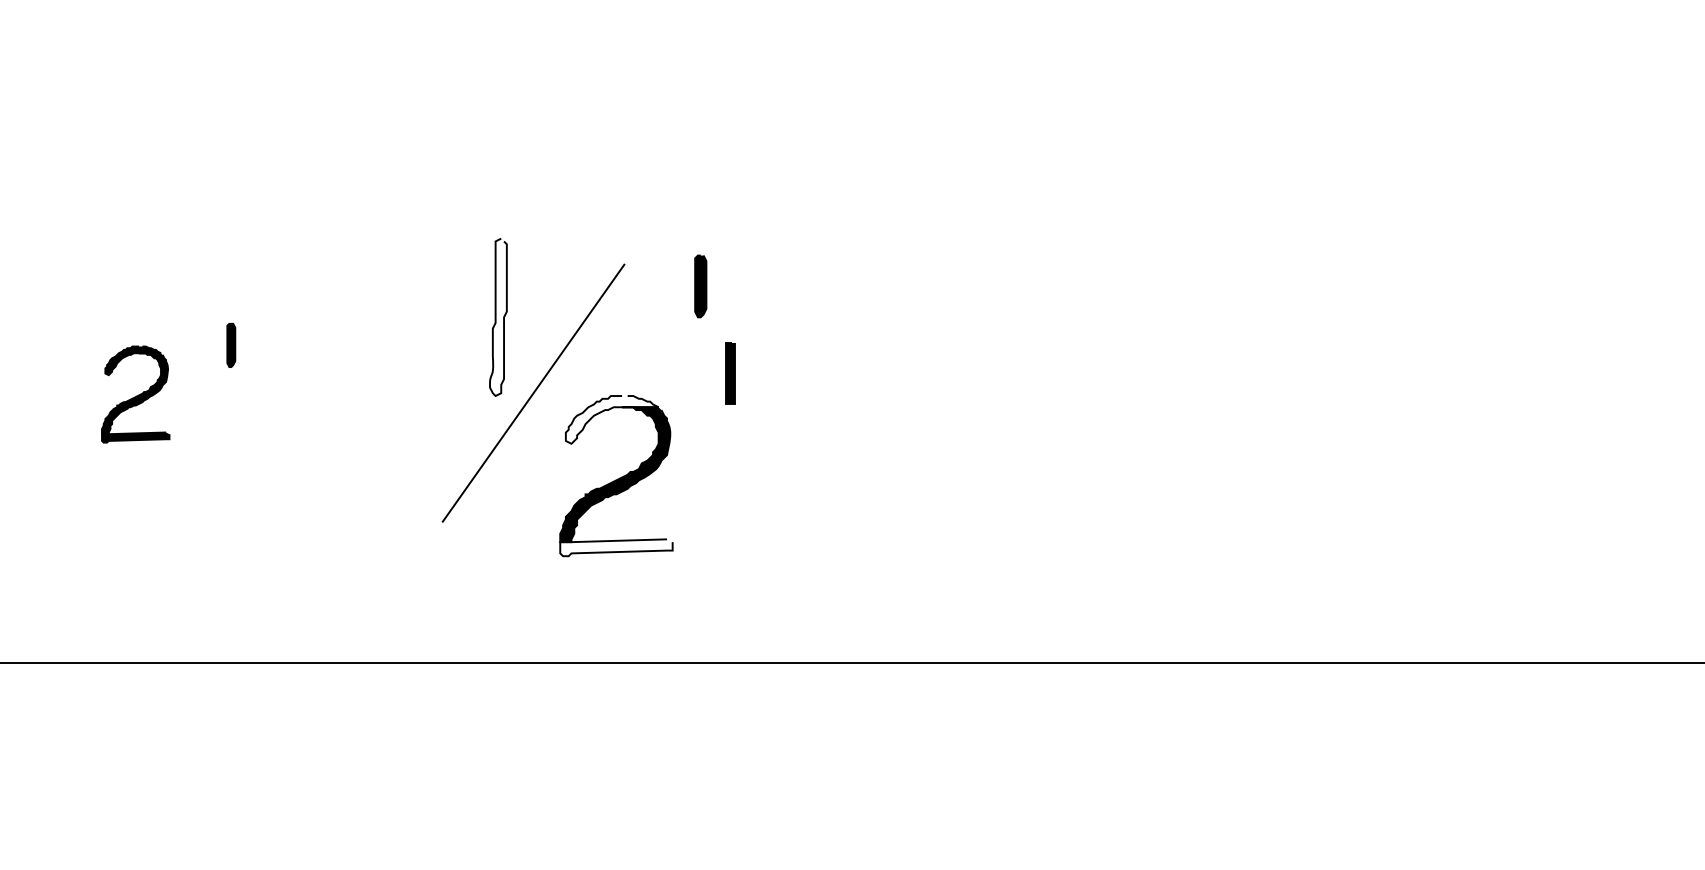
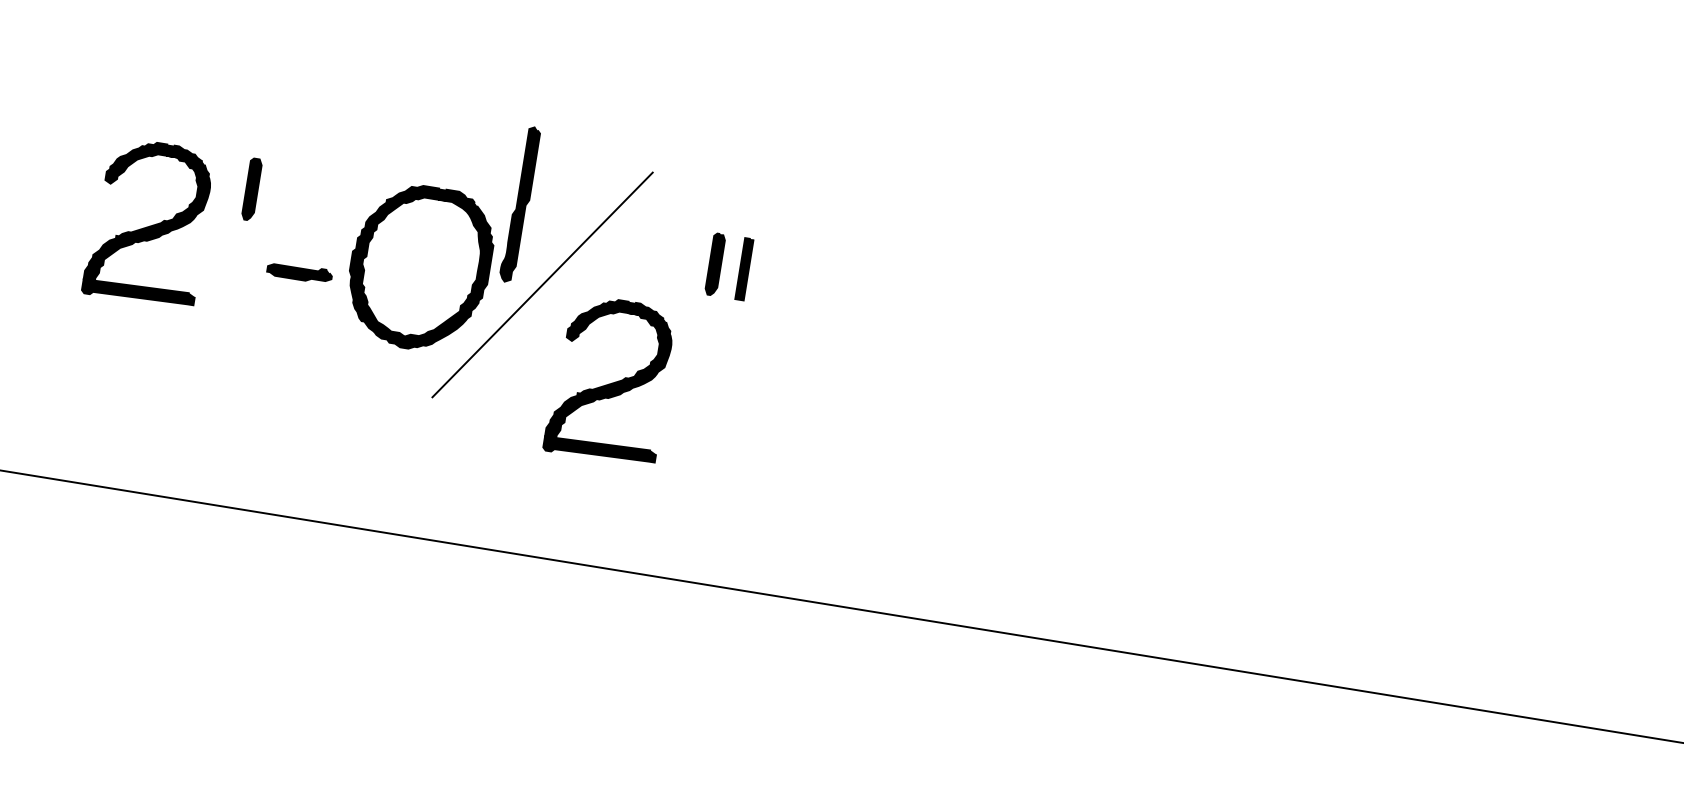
part: (700, 286) -> (715, 264), moved
fill: (497, 317) -> (519, 204), added
part: (230, 345) -> (251, 189), size x1.43
part: (730, 373) -> (744, 269), moved
part: (135, 394) -> (149, 222), size x1.67
part: (409, 395) -> (419, 267), added
part: (291, 419) -> (299, 272), added
fill: (611, 419) -> (615, 323), added
fill: (616, 547) -> (599, 450), added

